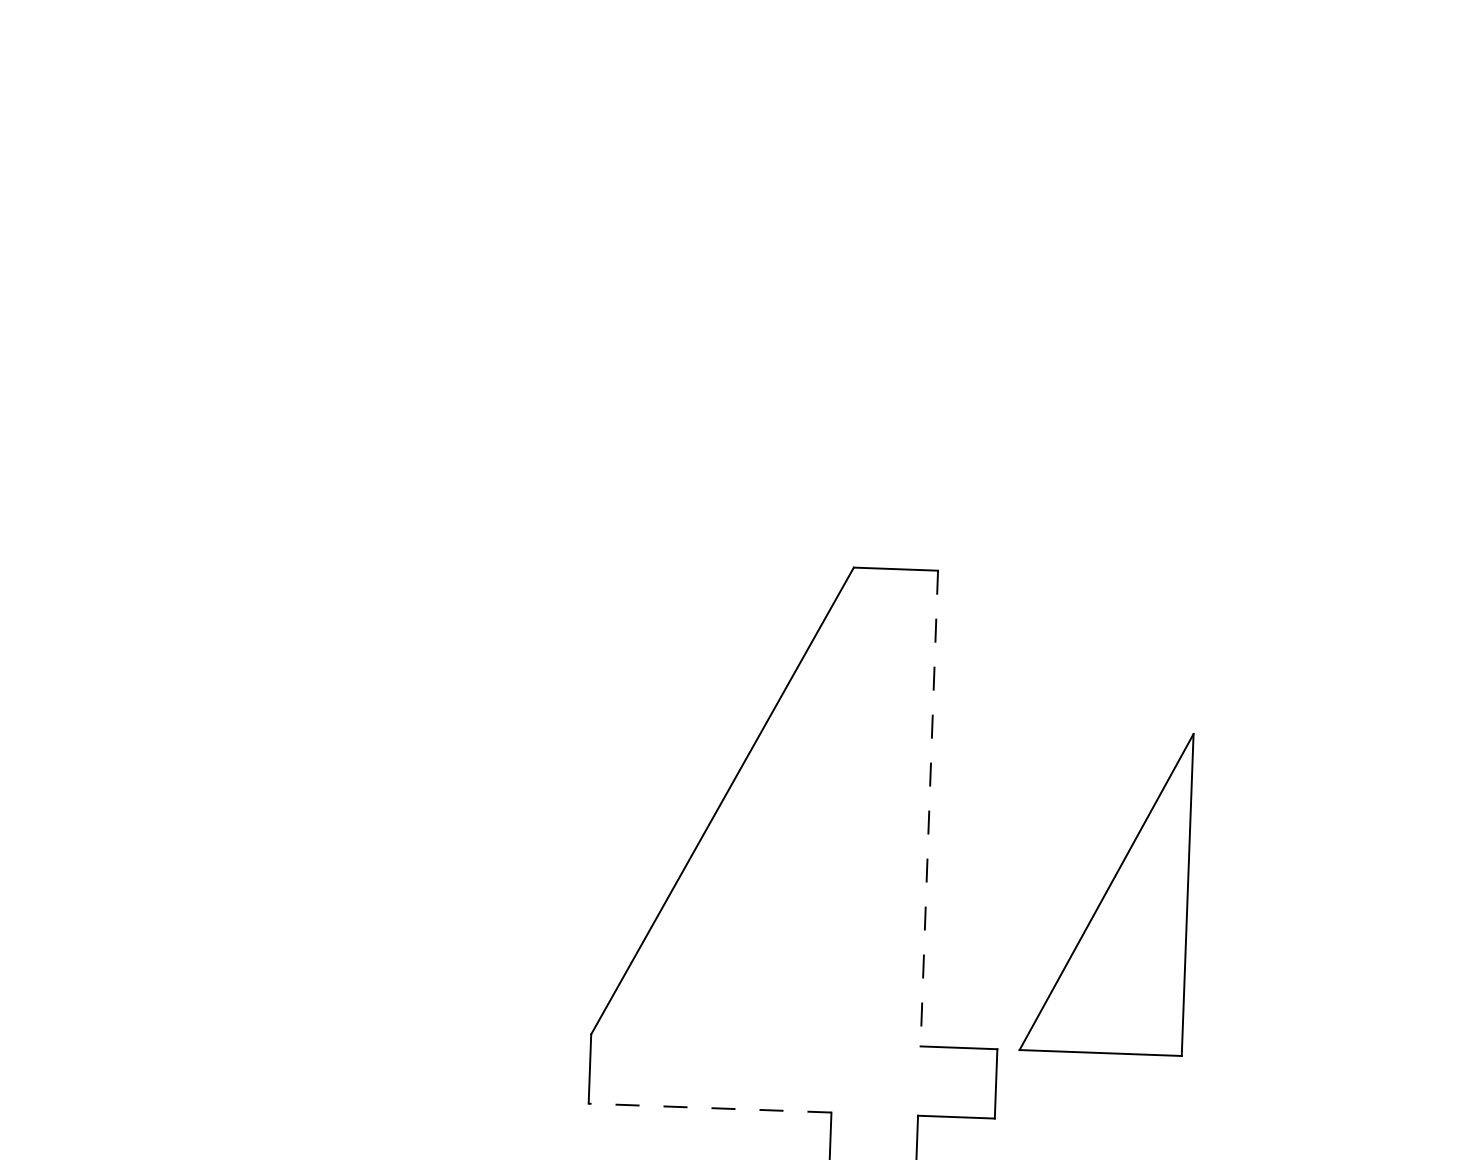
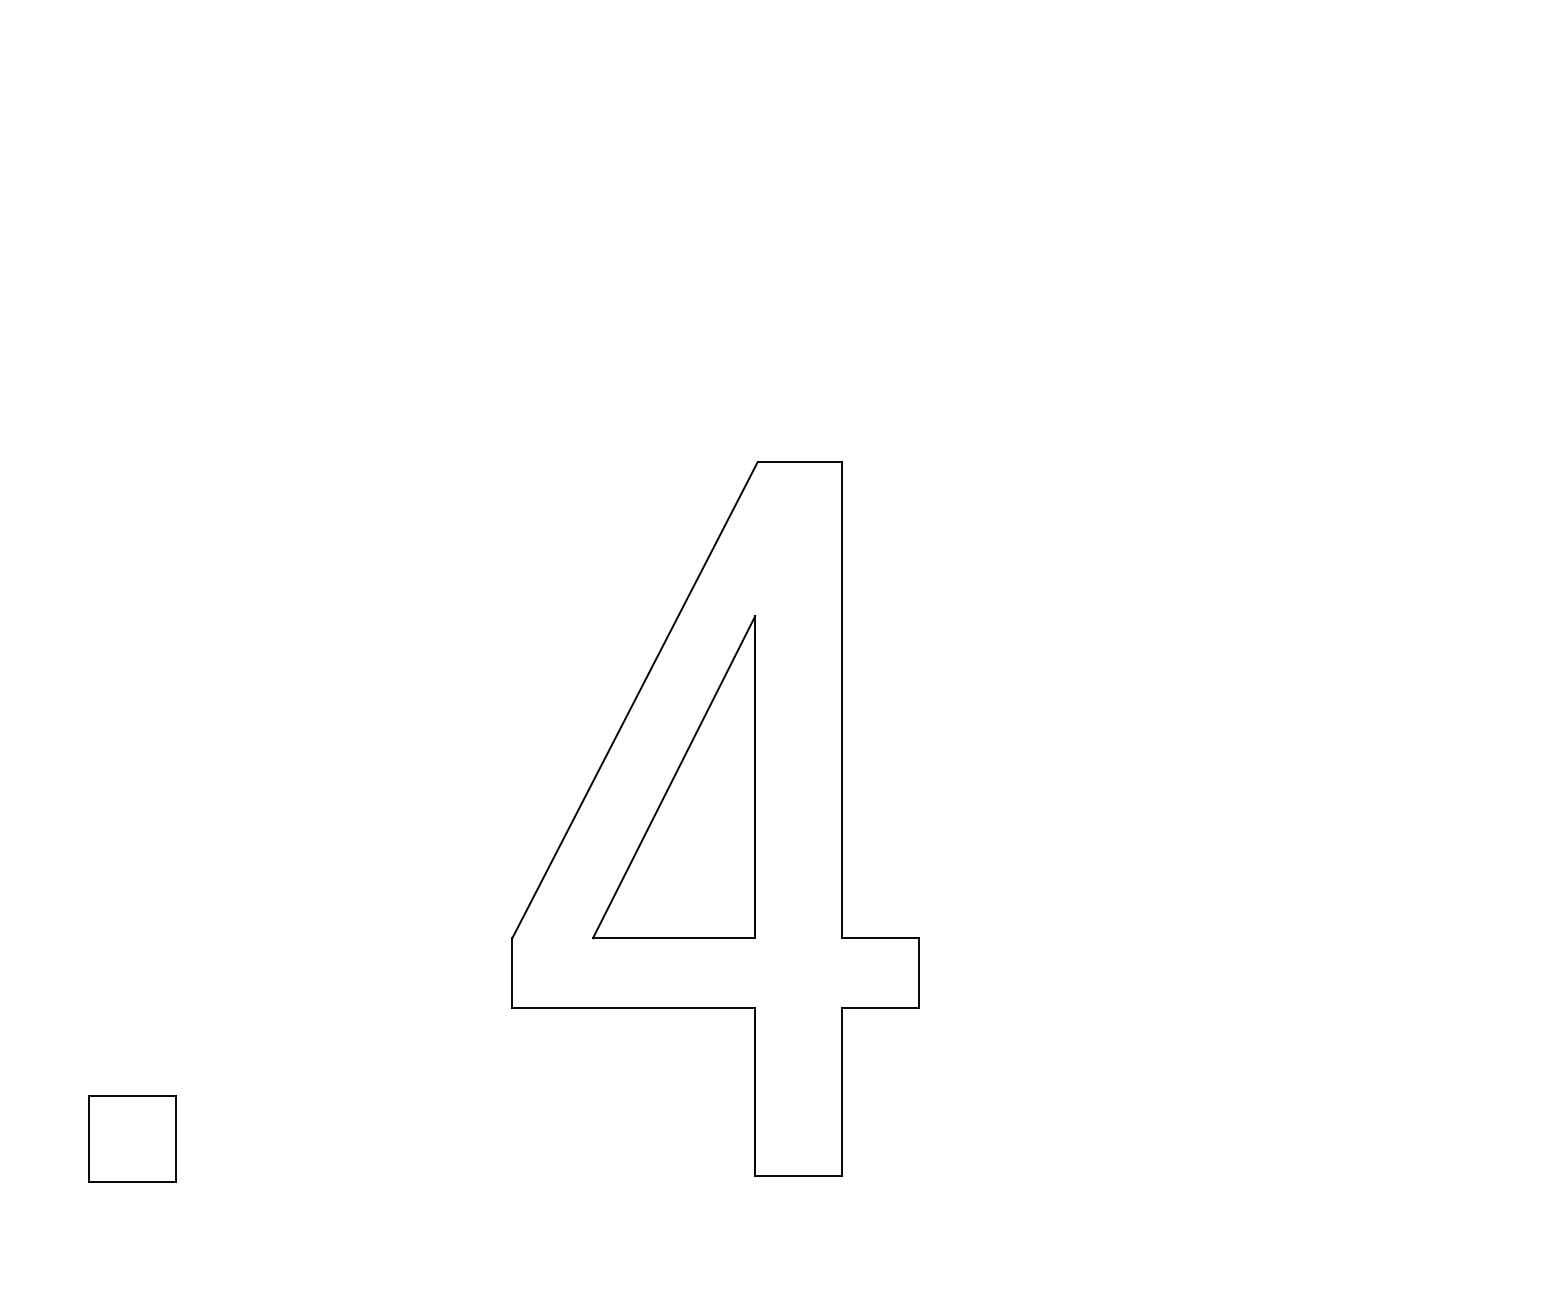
line: (928, 808) -> (841, 700), dashed -> solid
part: (1106, 892) -> (674, 777), moved
line: (709, 1107) -> (633, 1007), dashed -> solid

